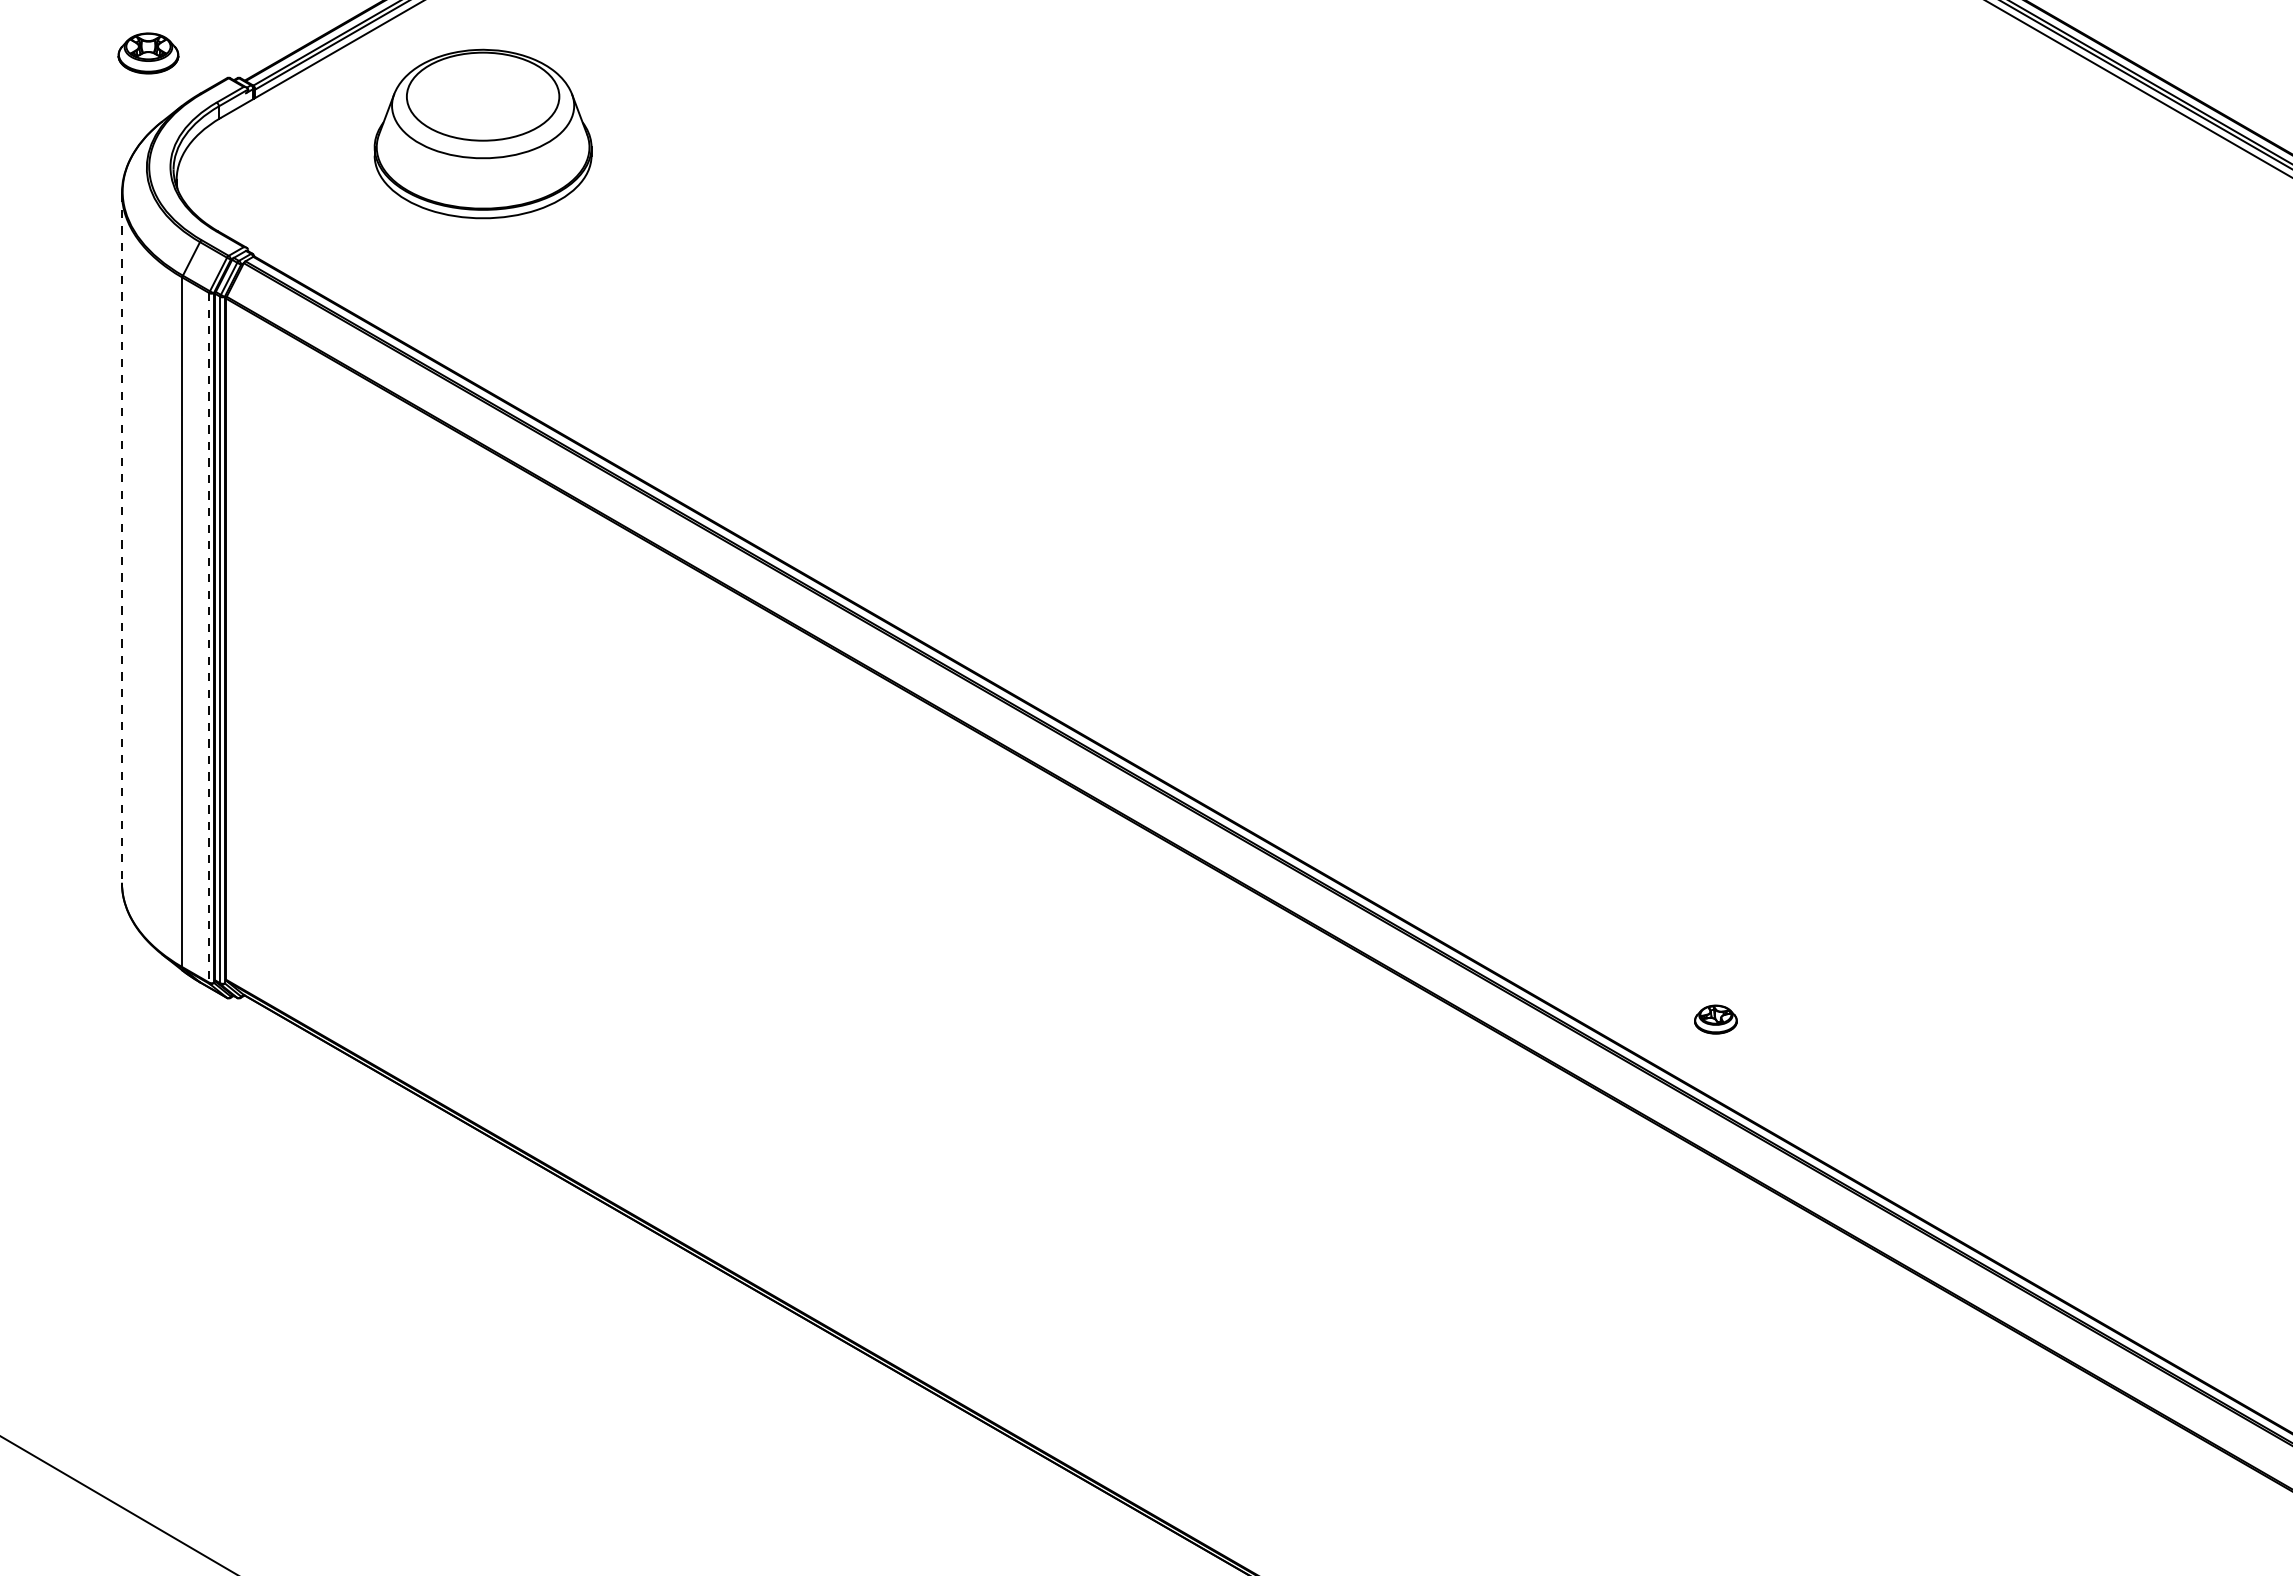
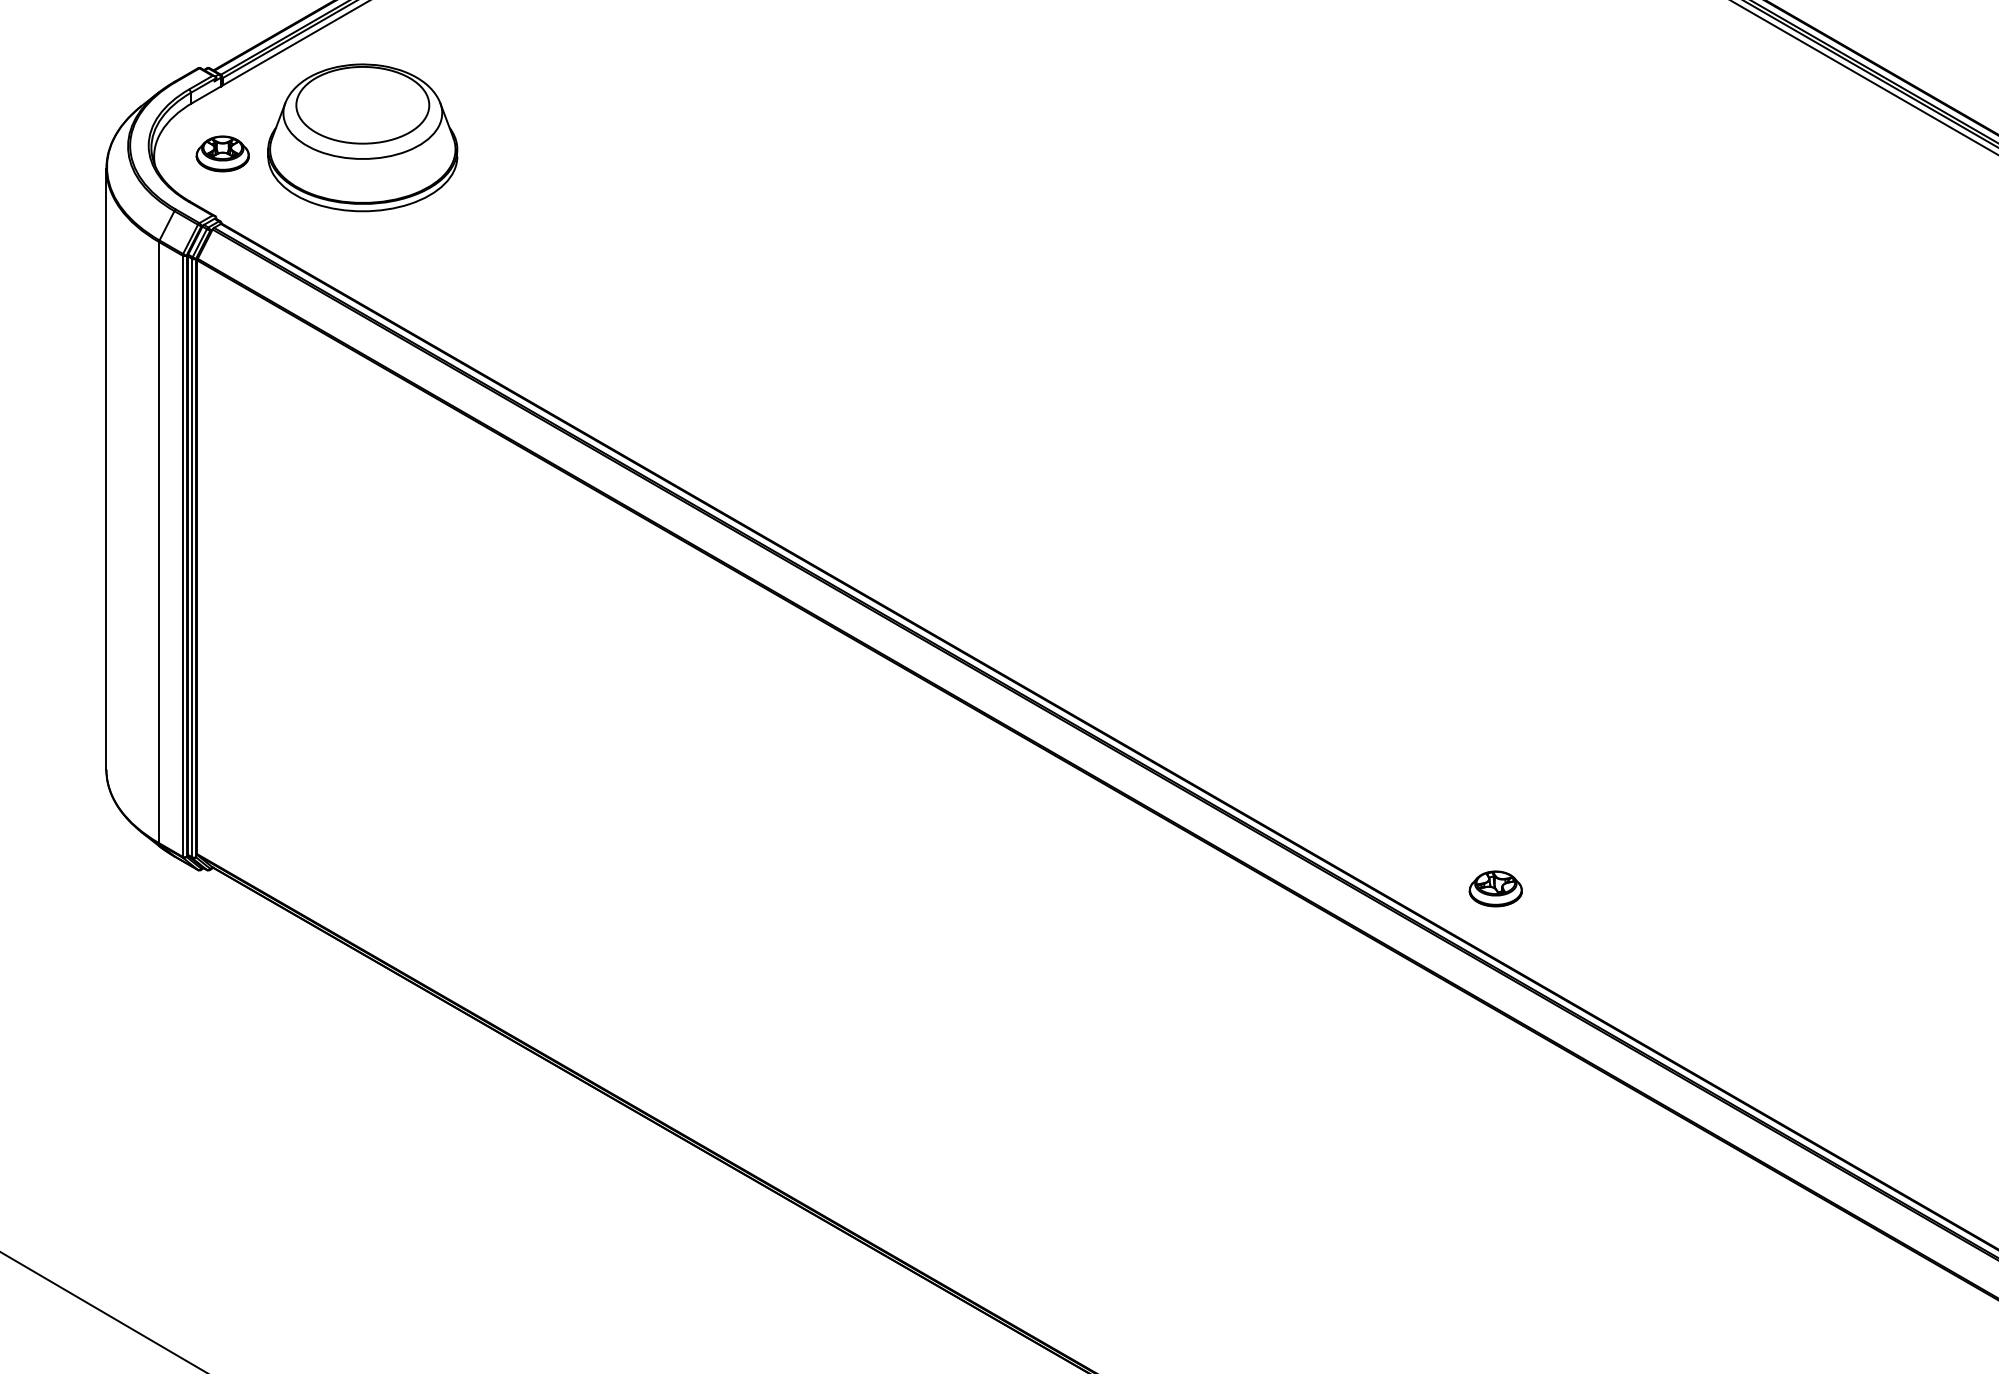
part: (148, 53) -> (222, 153), moved
part: (482, 133) -> (362, 137), moved
line: (121, 538) -> (106, 469), dashed -> solid
line: (209, 637) -> (182, 555), dashed -> solid
part: (1715, 1019) -> (1495, 888), size x1.43

